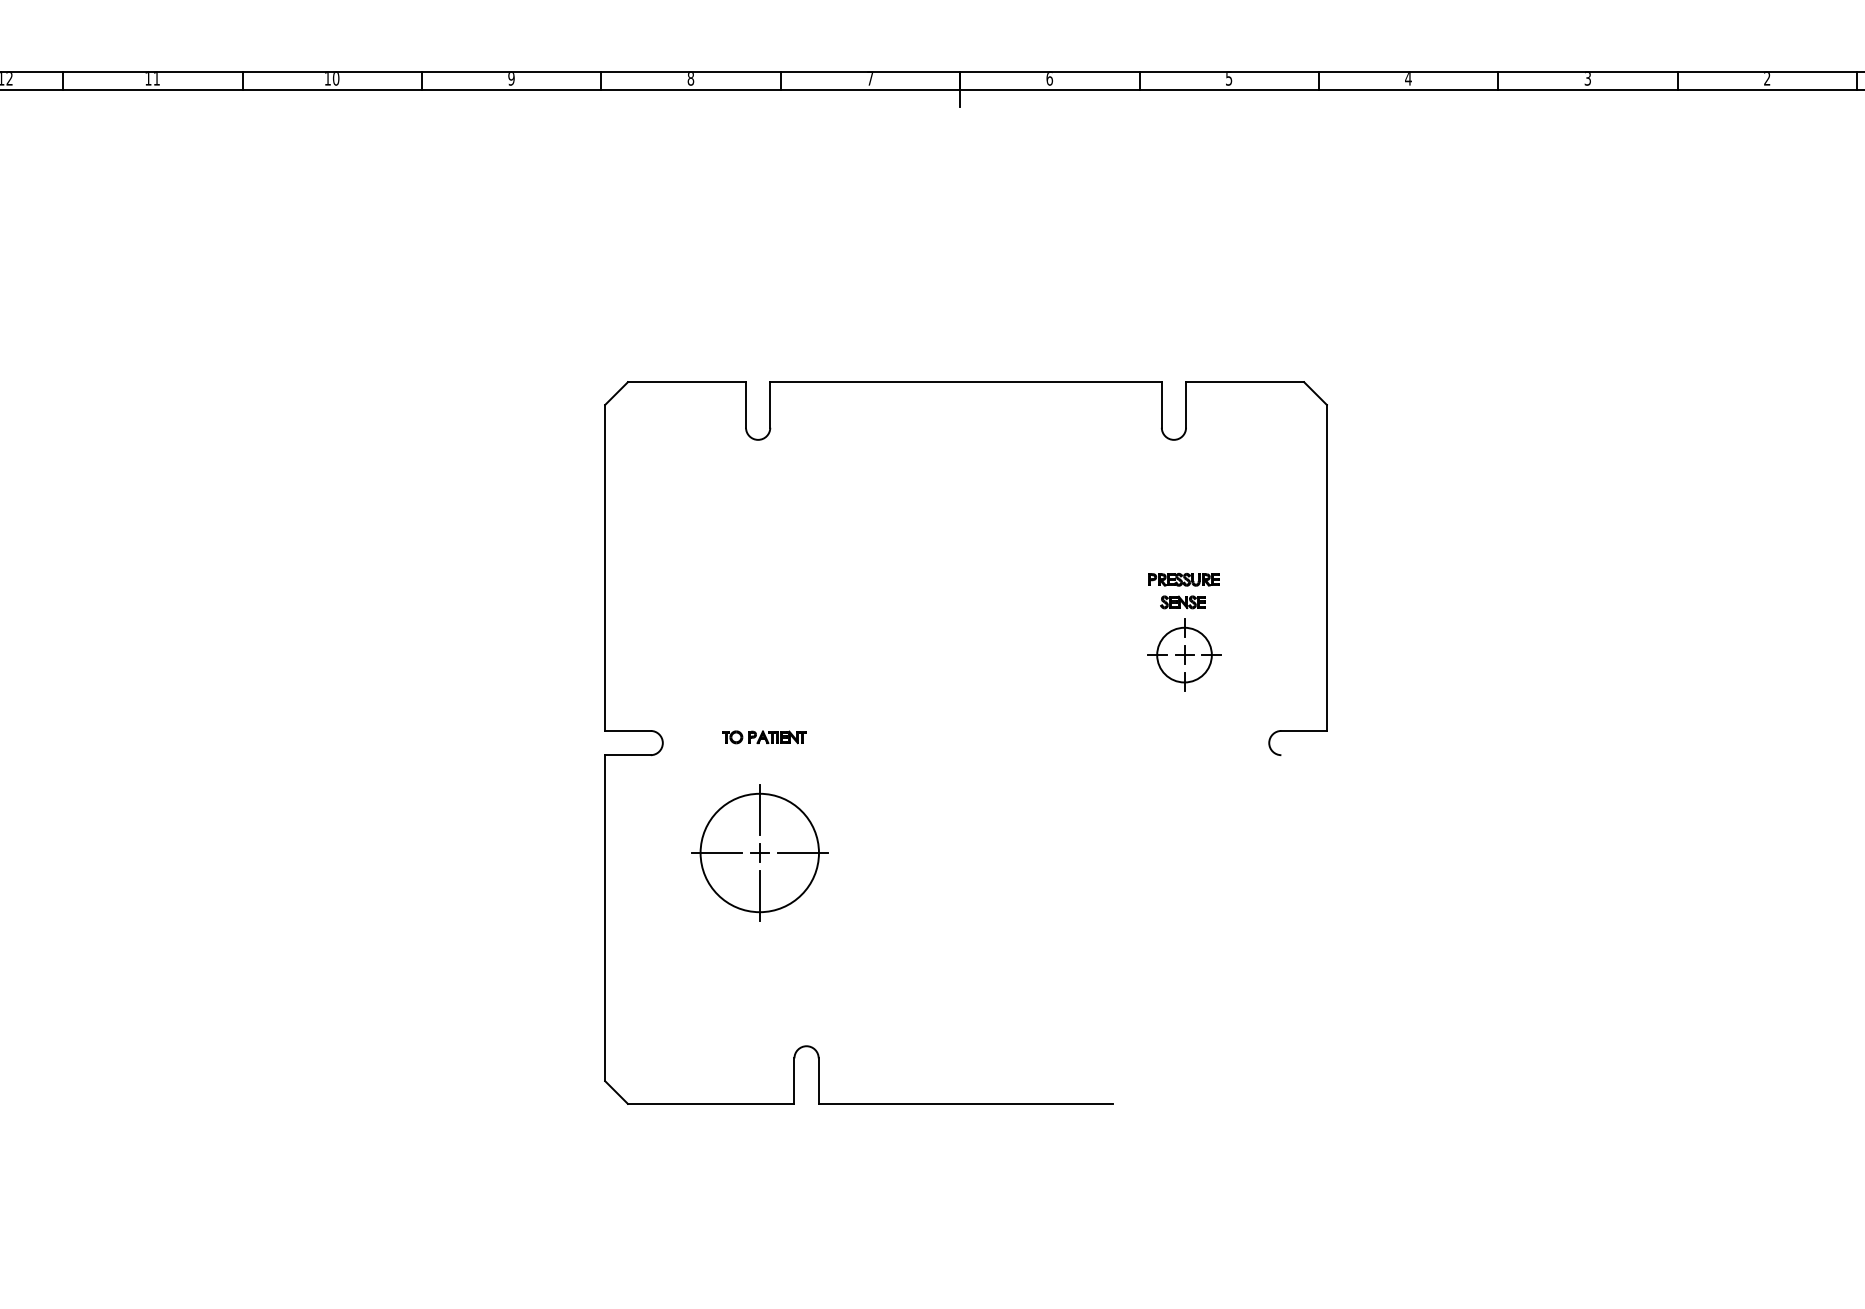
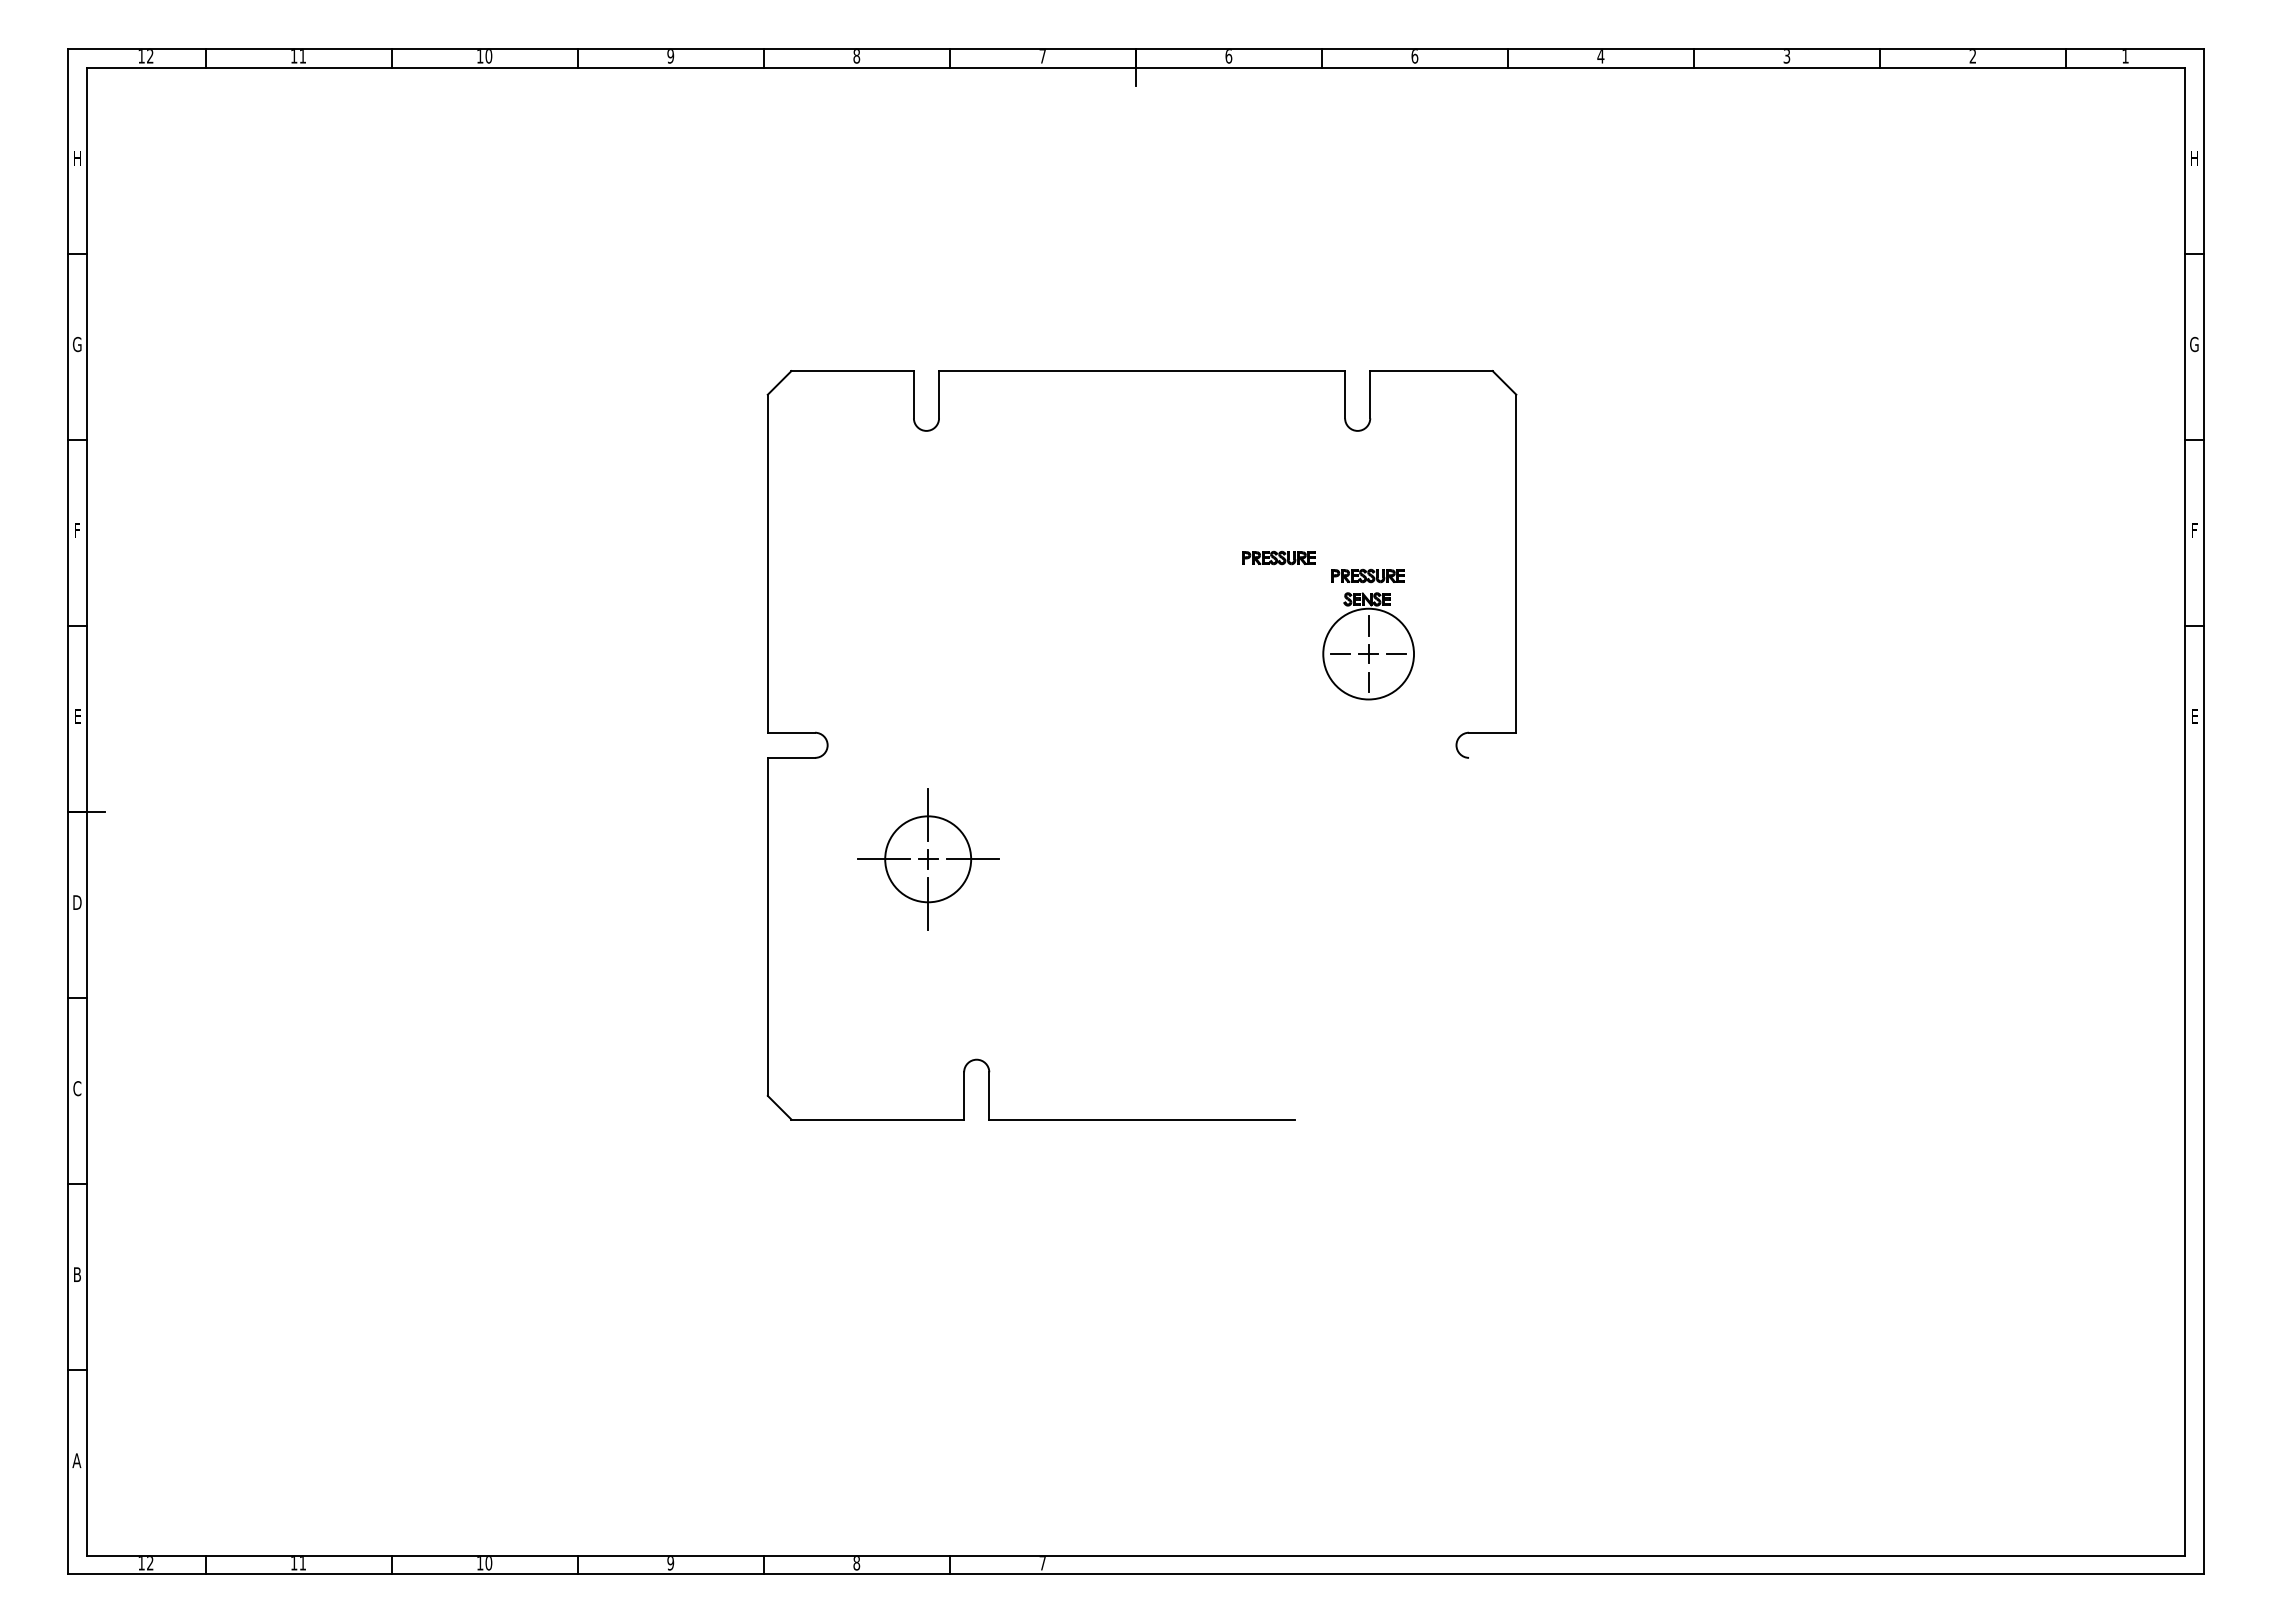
text: (1228, 78) -> (1414, 56), 5 -> 6
part: (1097, 561) -> (1278, 557), added
circle: (1184, 654) -> (1368, 653), size x1.6
part: (763, 737) -> (932, 739), removed
circle: (759, 852) -> (927, 858), size x0.7

